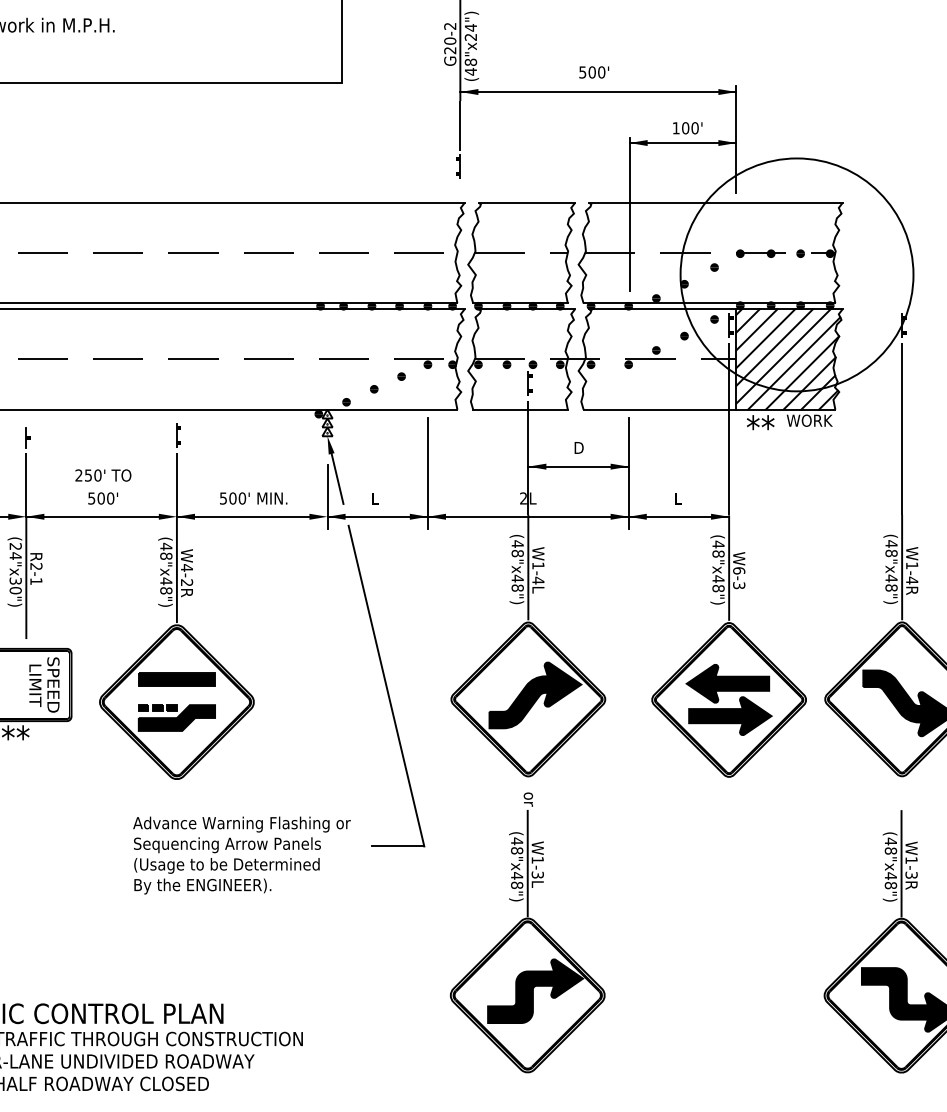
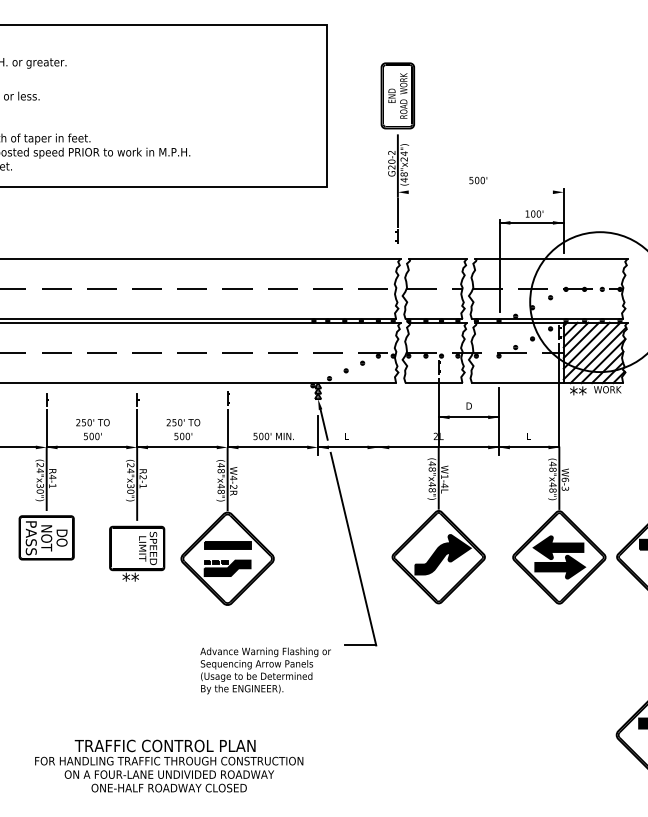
line: (597, 92) -> (480, 192), removed
line: (428, 473) -> (378, 421), removed
text: (241, 854) -> (265, 670), moved
part: (527, 933) -> (438, 697), removed

